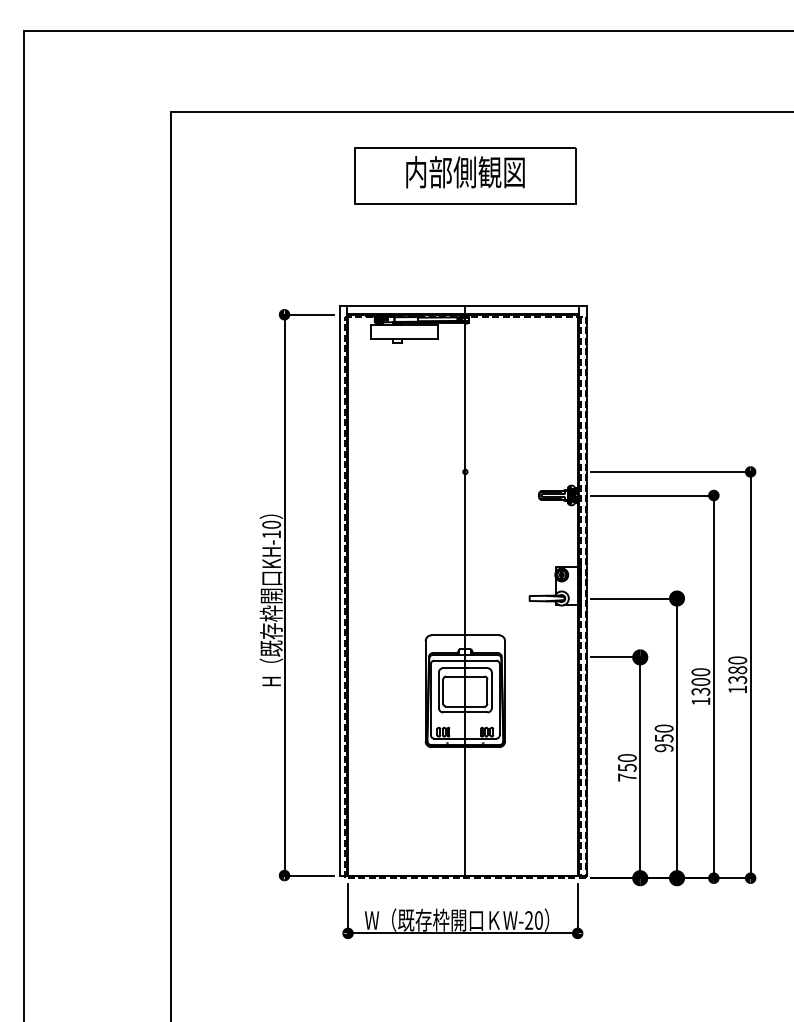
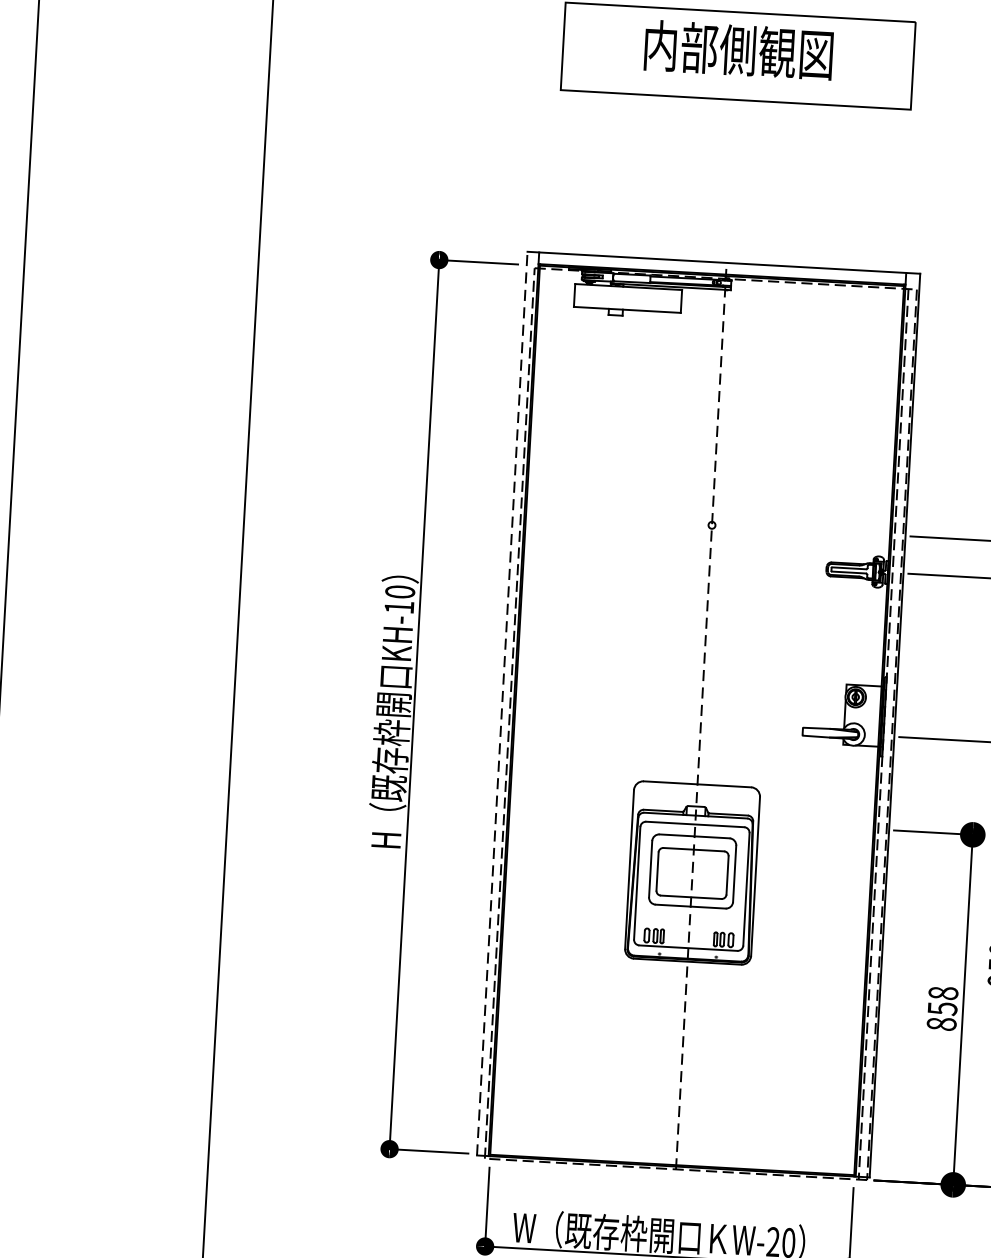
line: (339, 590) -> (501, 702), solid -> dashed
line: (465, 592) -> (701, 716), solid -> dashed
text: (627, 767) -> (942, 1008), 750 -> 858

